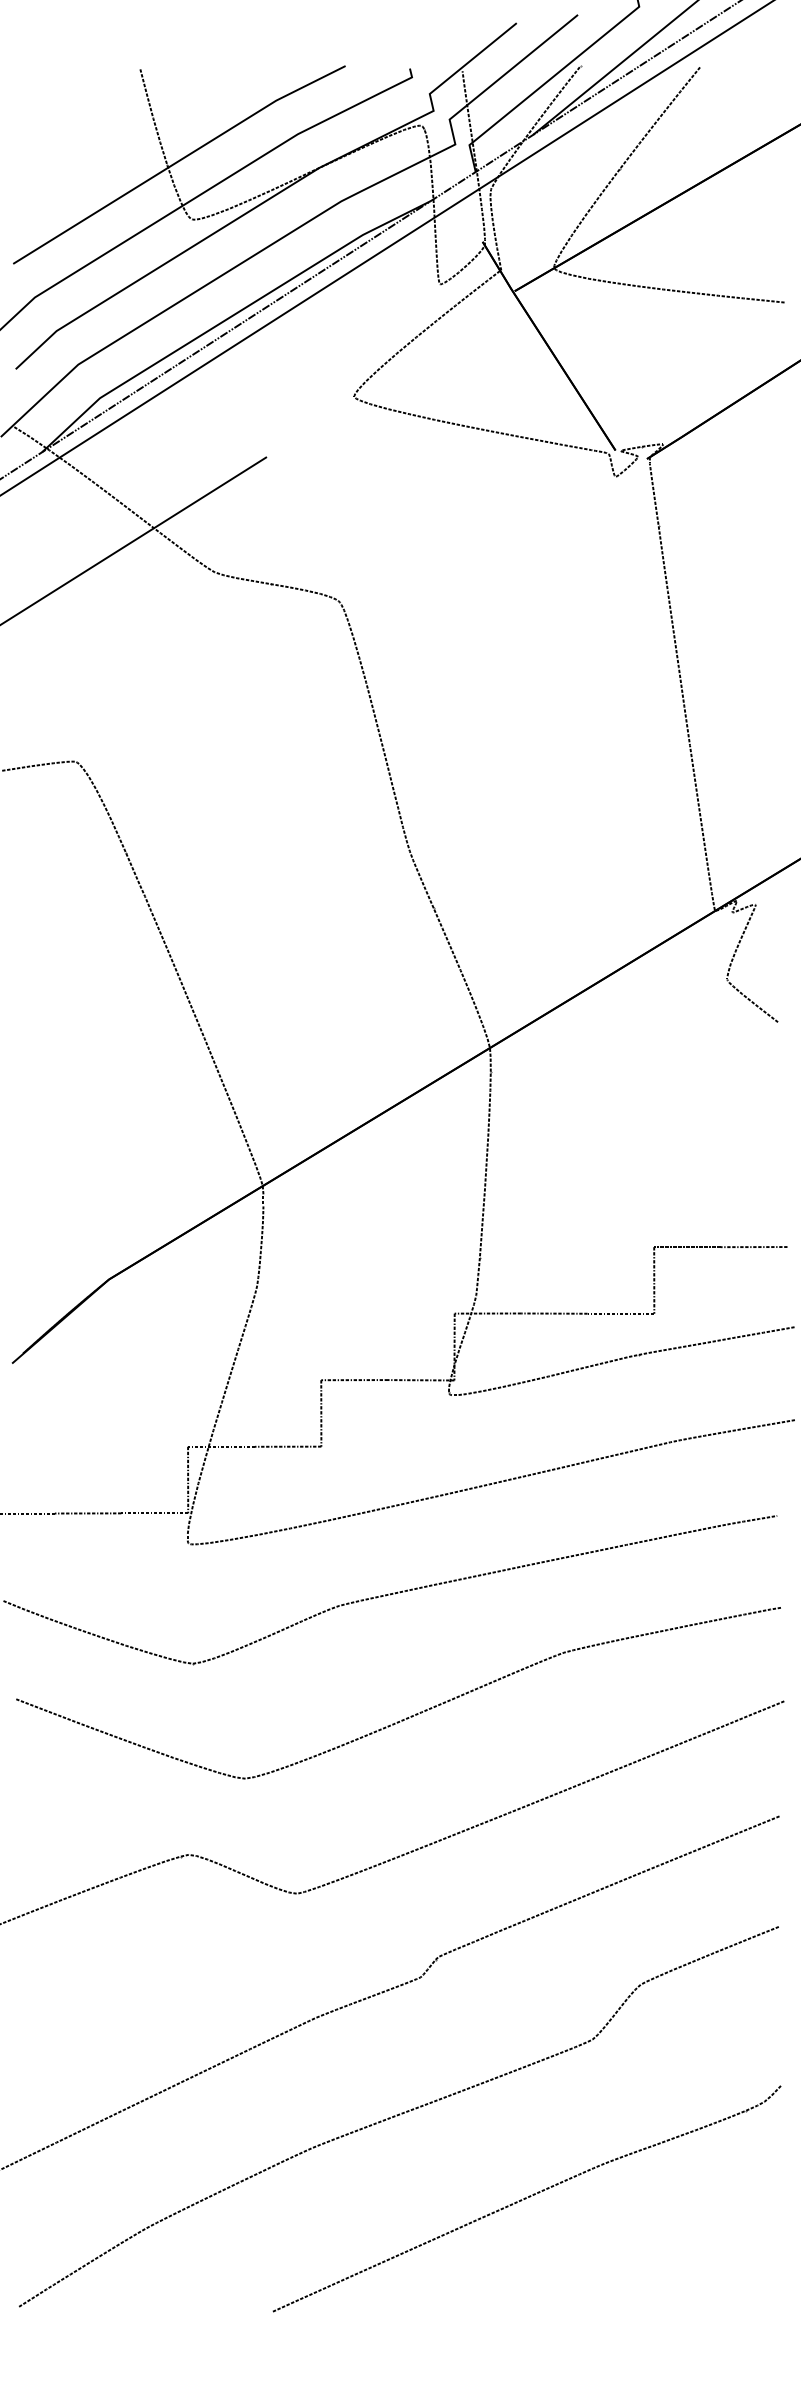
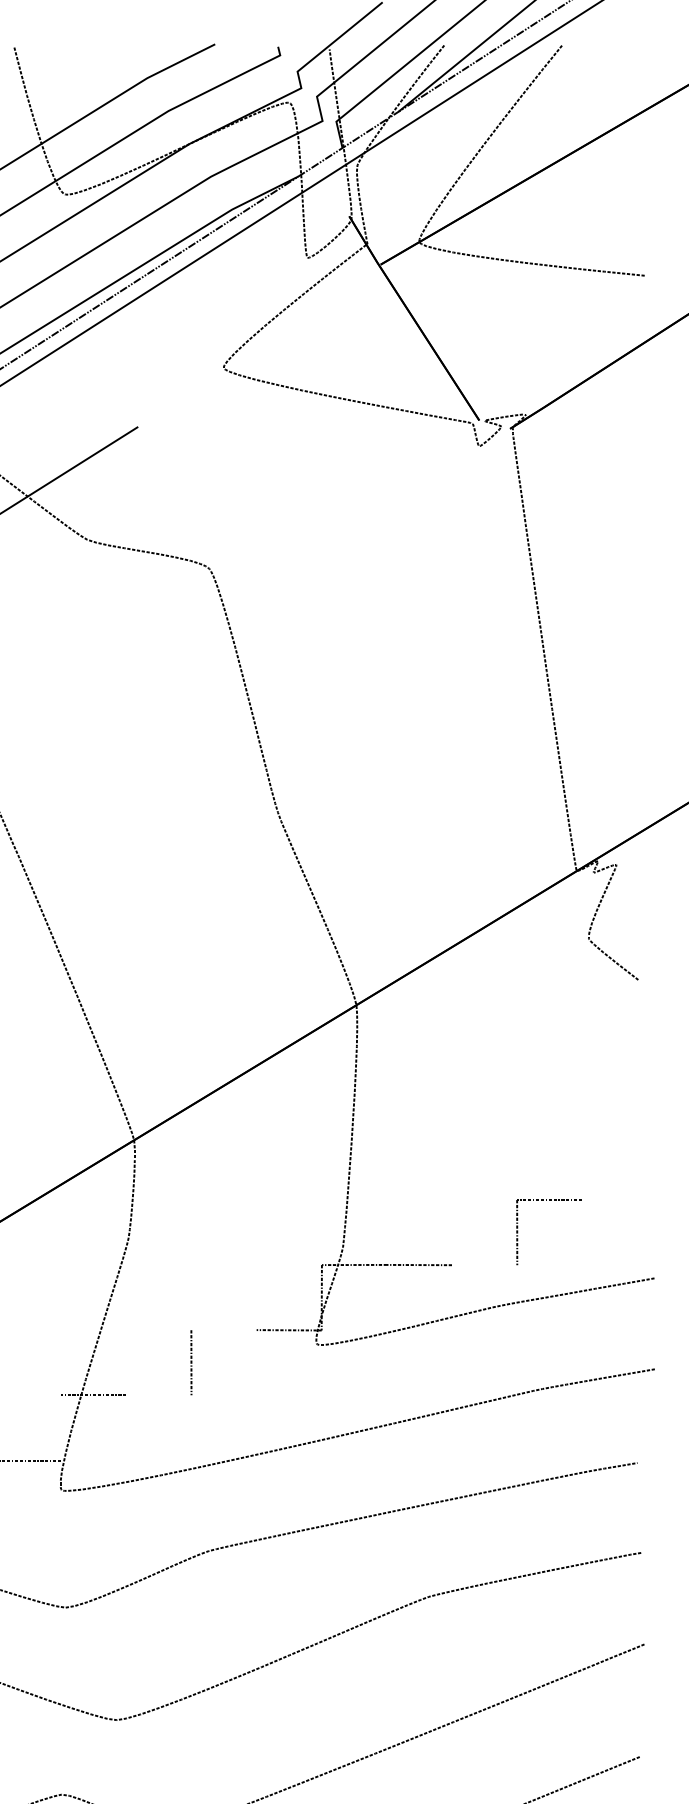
line: (753, 1247) -> (614, 1200), removed
line: (620, 1313) -> (484, 1264), removed
line: (354, 1380) -> (223, 1330), removed
line: (287, 1446) -> (158, 1395), removed
line: (188, 1479) -> (61, 1427), removed

